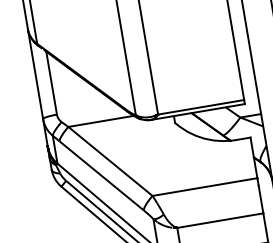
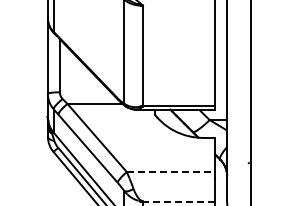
line: (205, 187) -> (171, 172), solid -> dashed
line: (219, 220) -> (178, 201), solid -> dashed

